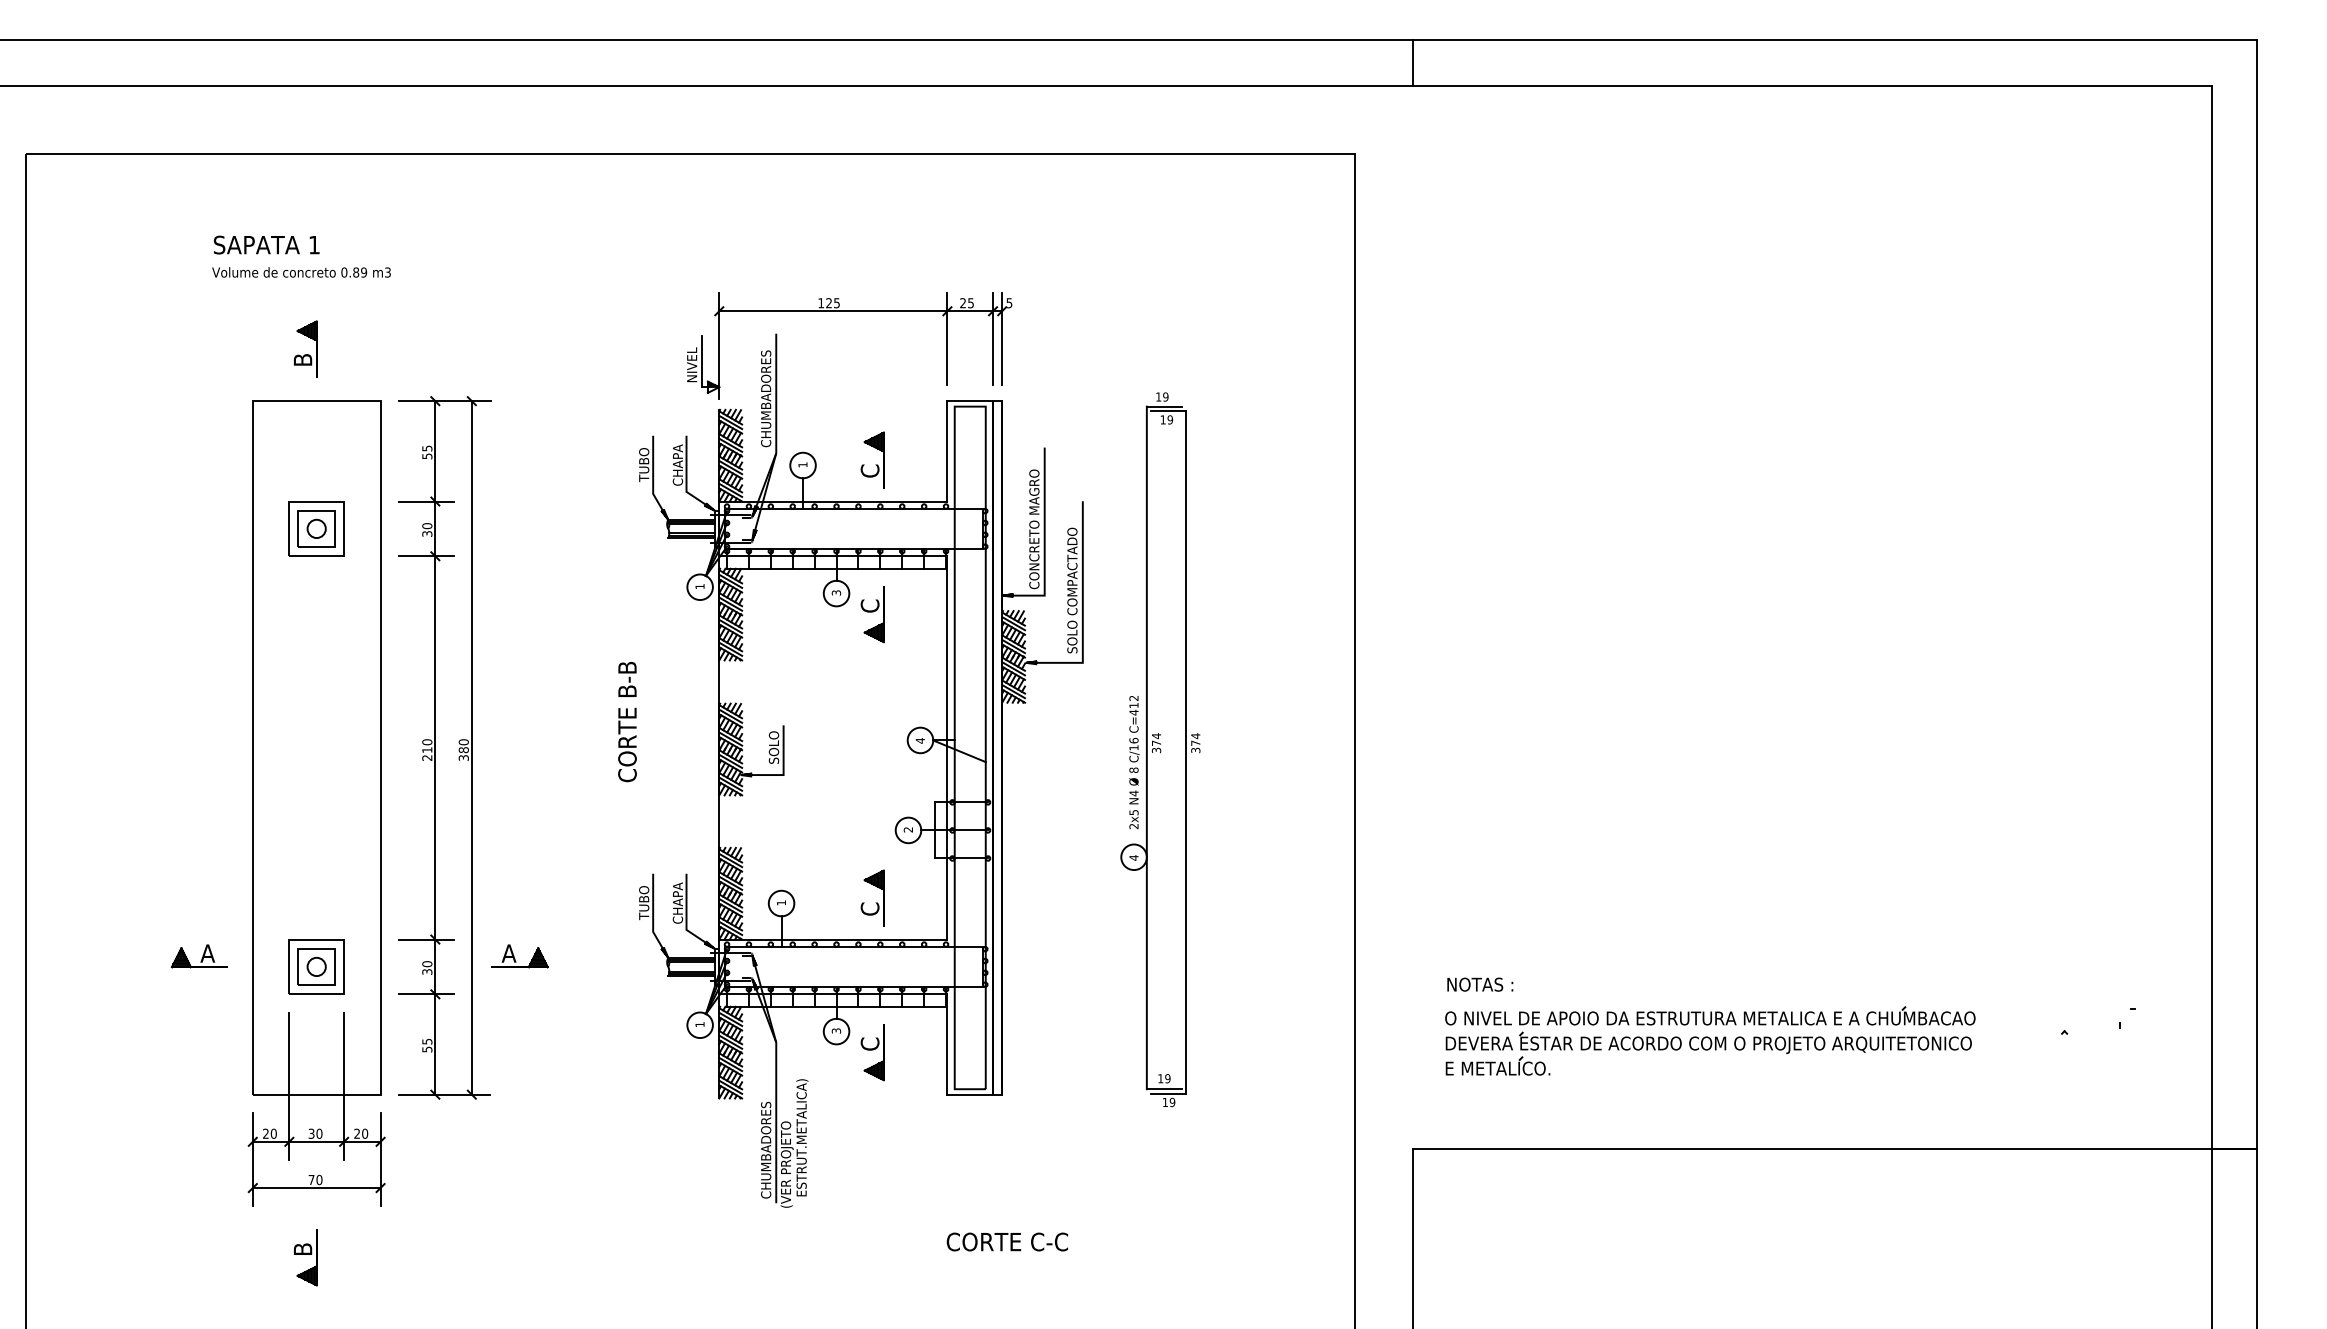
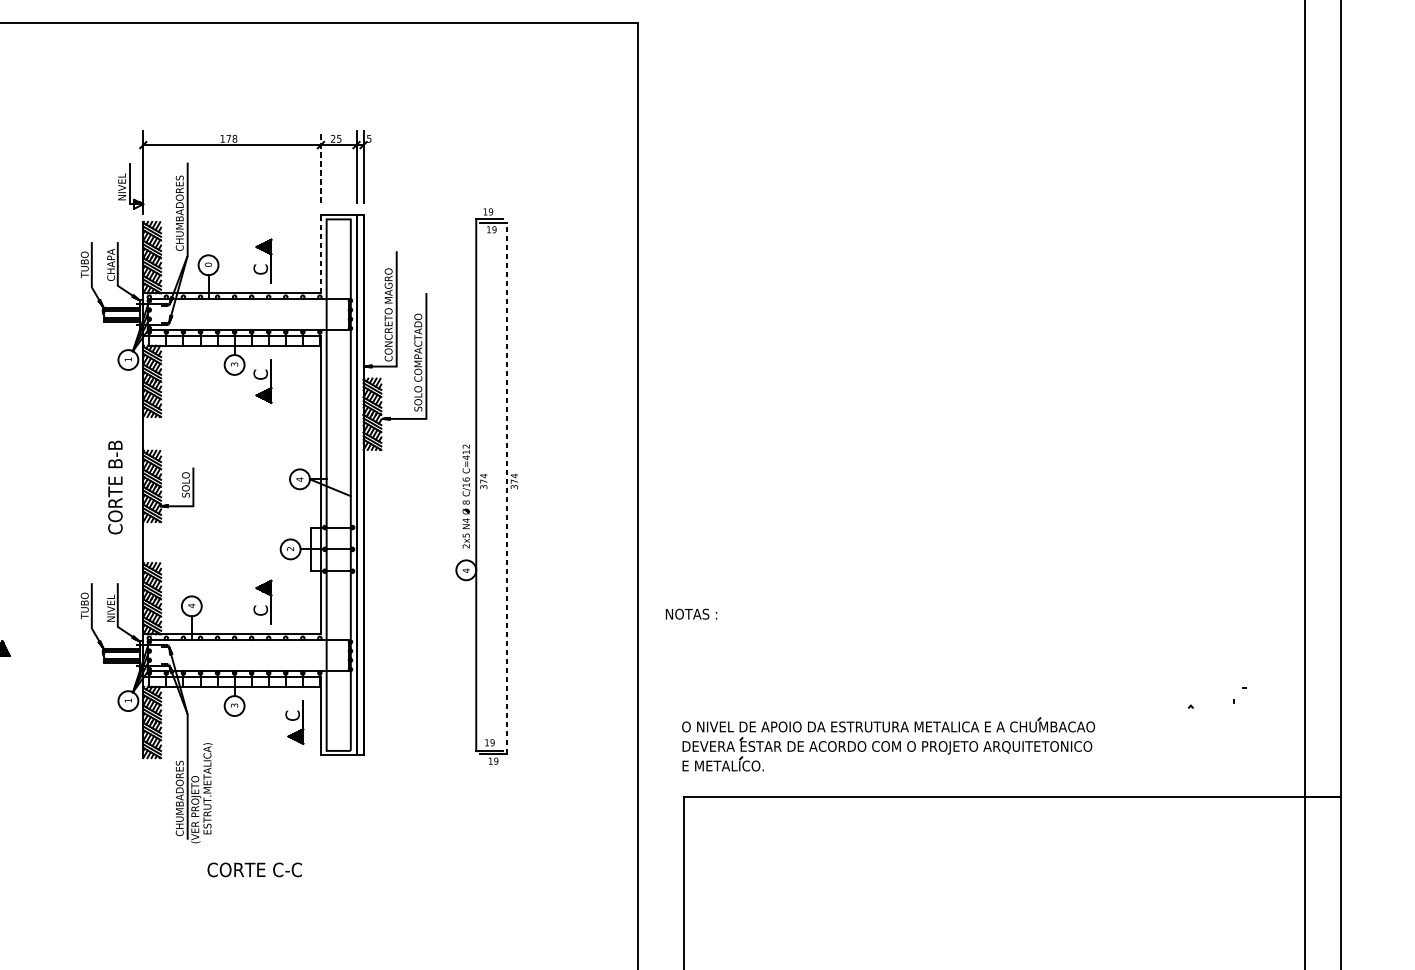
text: (832, 303) -> (231, 139), 125 -> 178
line: (947, 338) -> (321, 166), solid -> dashed
line: (947, 450) -> (321, 253), solid -> dashed
text: (802, 464) -> (208, 264), 1 -> 0
text: (627, 721) -> (115, 487), moved
line: (1186, 751) -> (507, 487), solid -> dashed
text: (677, 902) -> (110, 605), CHAPA -> NIVEL
text: (781, 902) -> (191, 605), 1 -> 4
text: (1480, 984) -> (691, 614), moved
part: (1710, 1040) -> (888, 744), moved
part: (872, 1052) -> (294, 722), moved
text: (1006, 1241) -> (254, 869), moved

